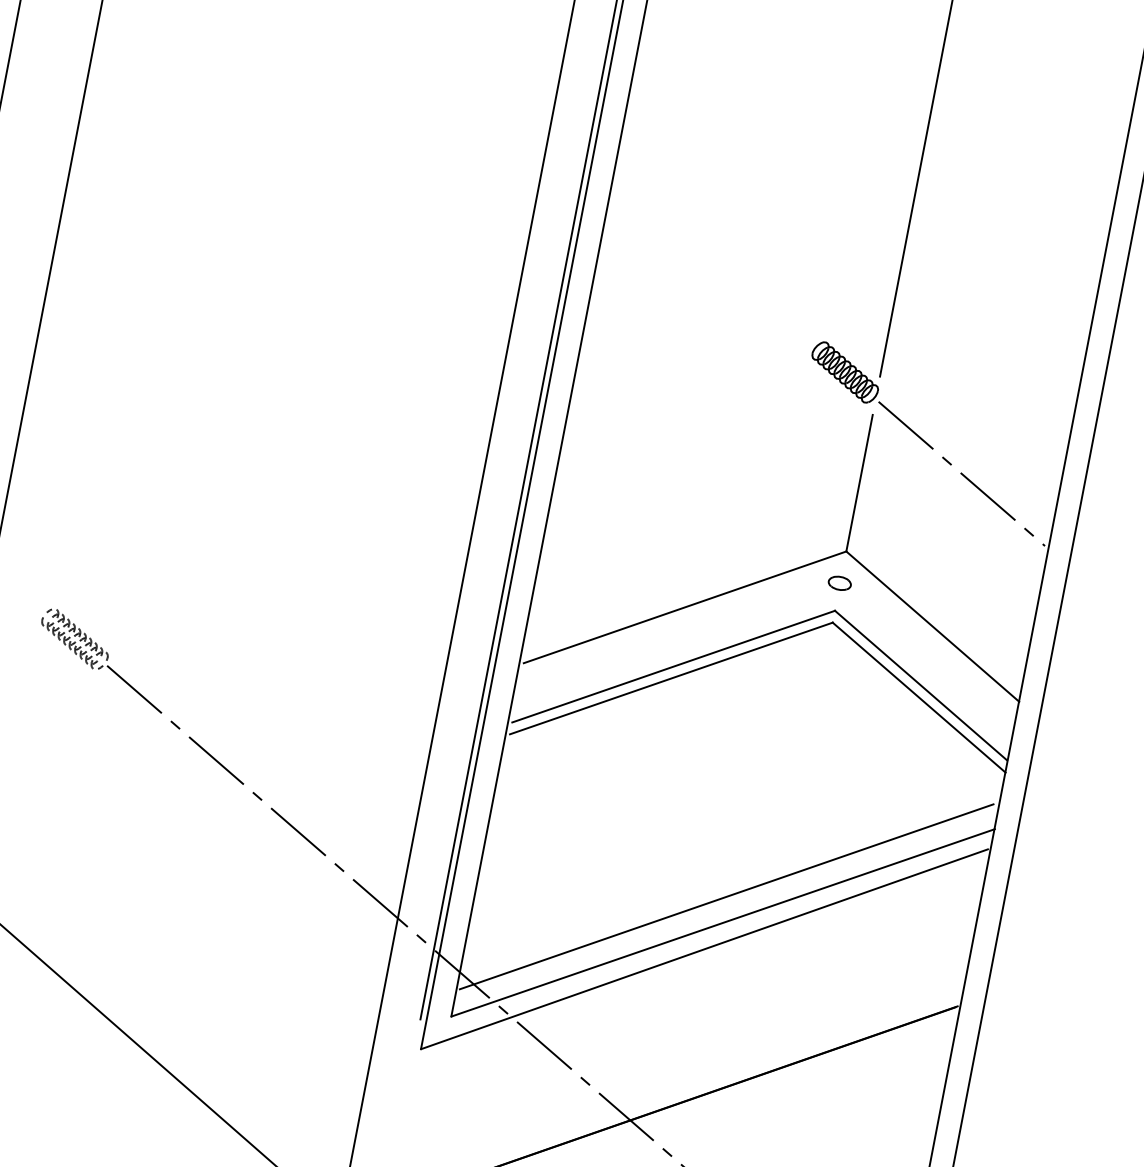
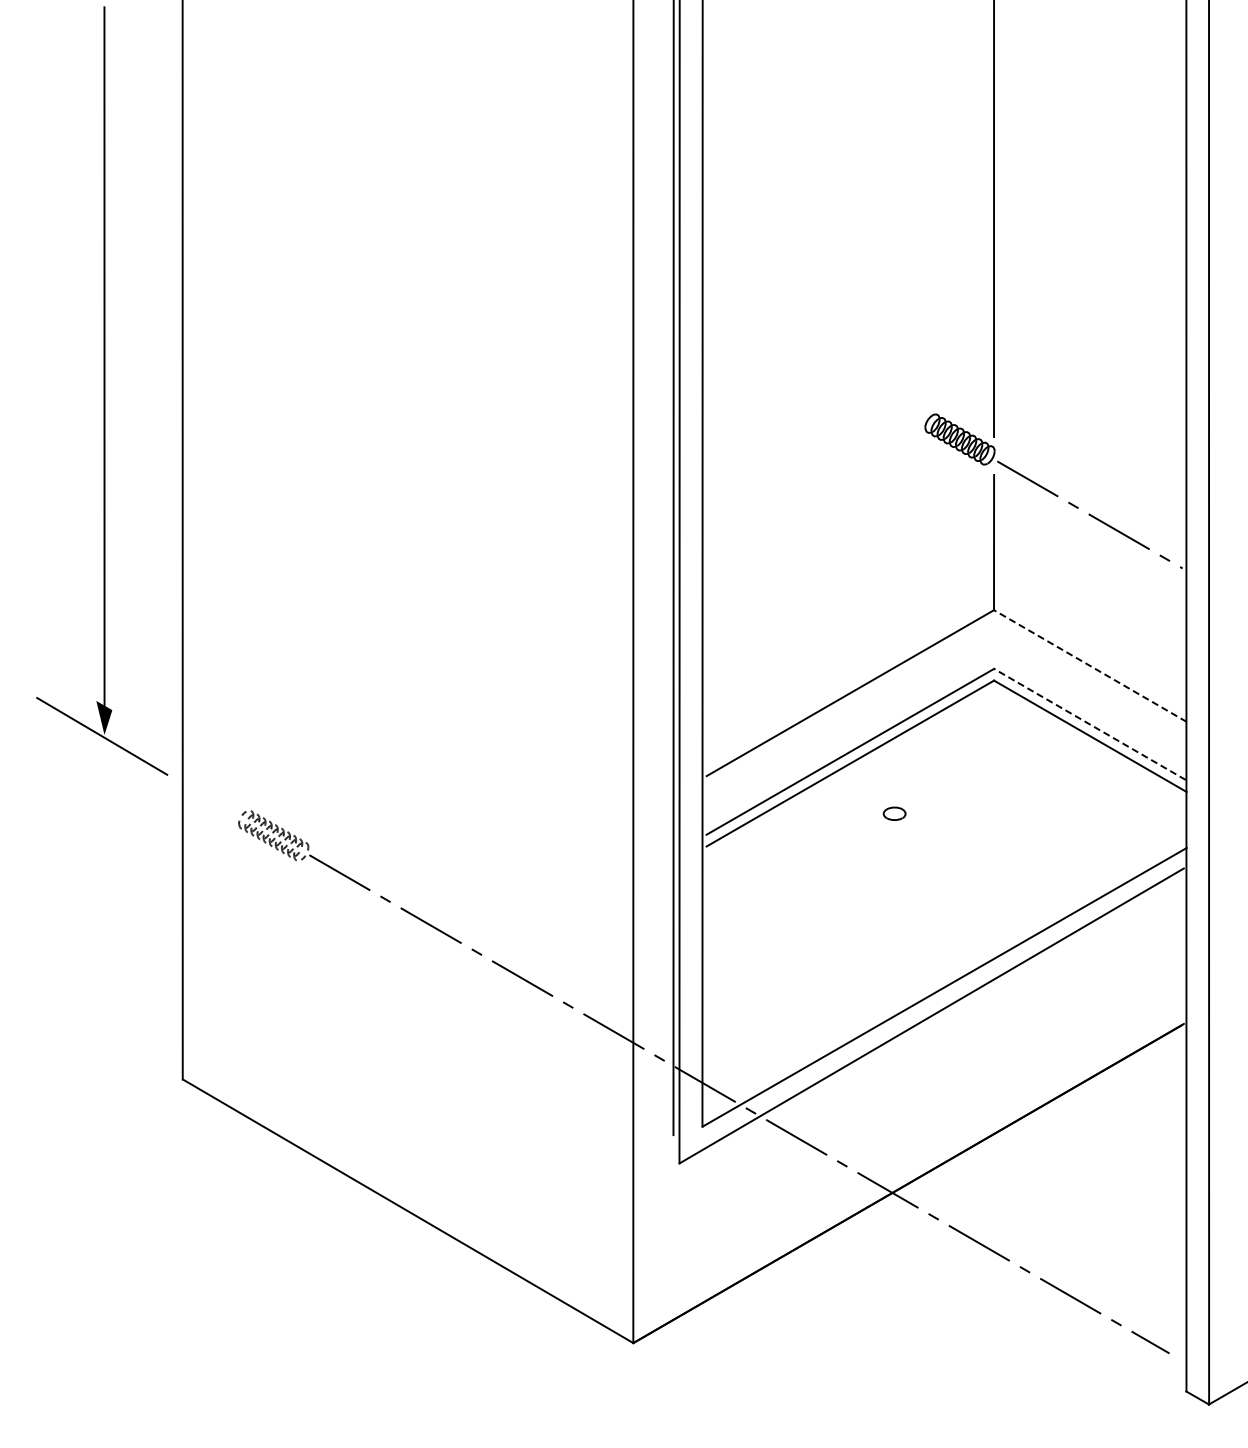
part: (839, 583) -> (894, 813), moved
line: (932, 625) -> (1089, 665), solid -> dashed
line: (920, 685) -> (1089, 724), solid -> dashed
line: (725, 896) -> (942, 961), removed

